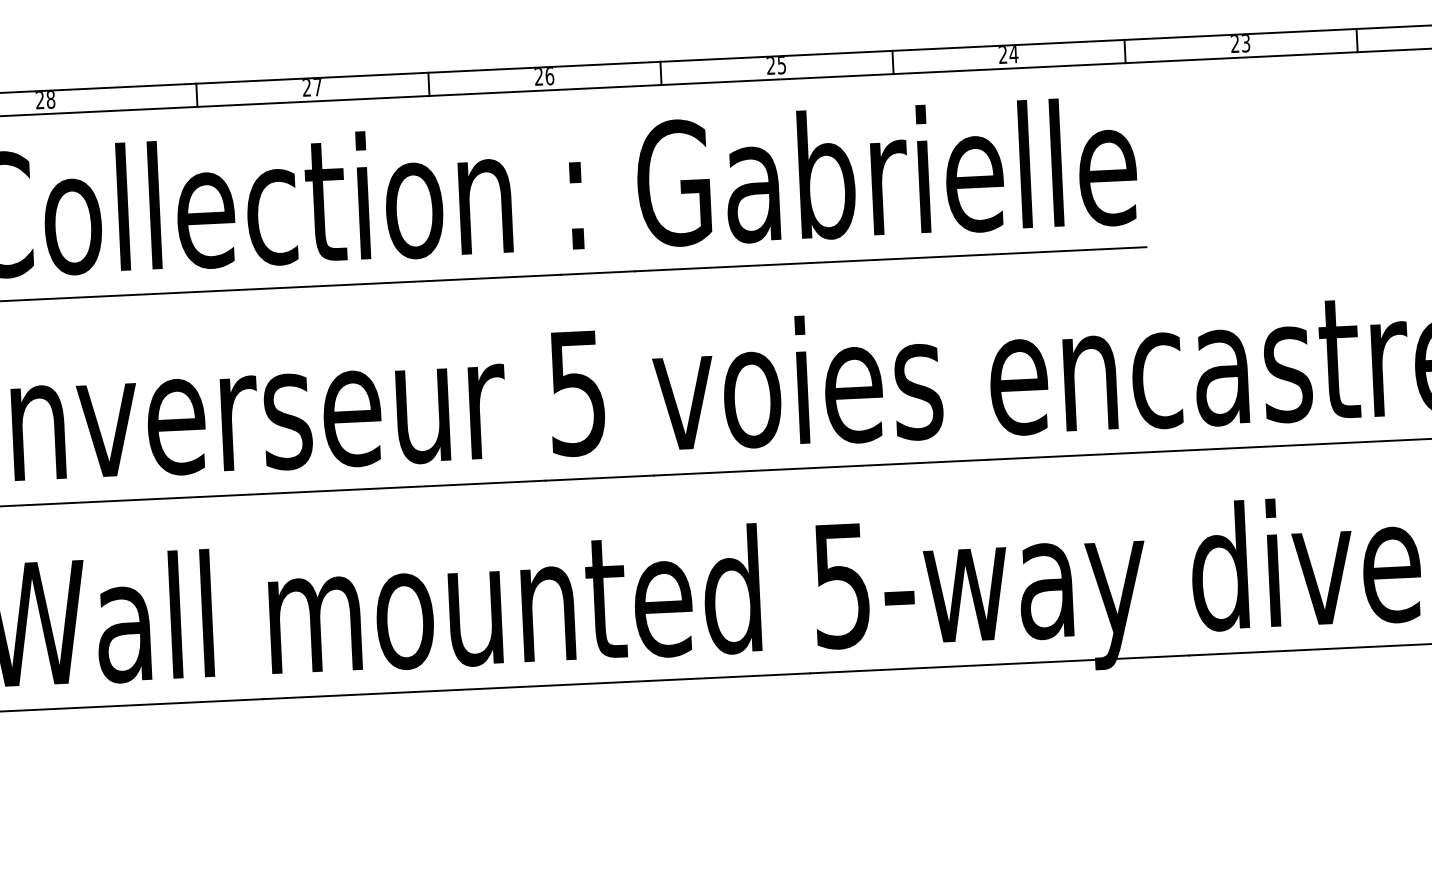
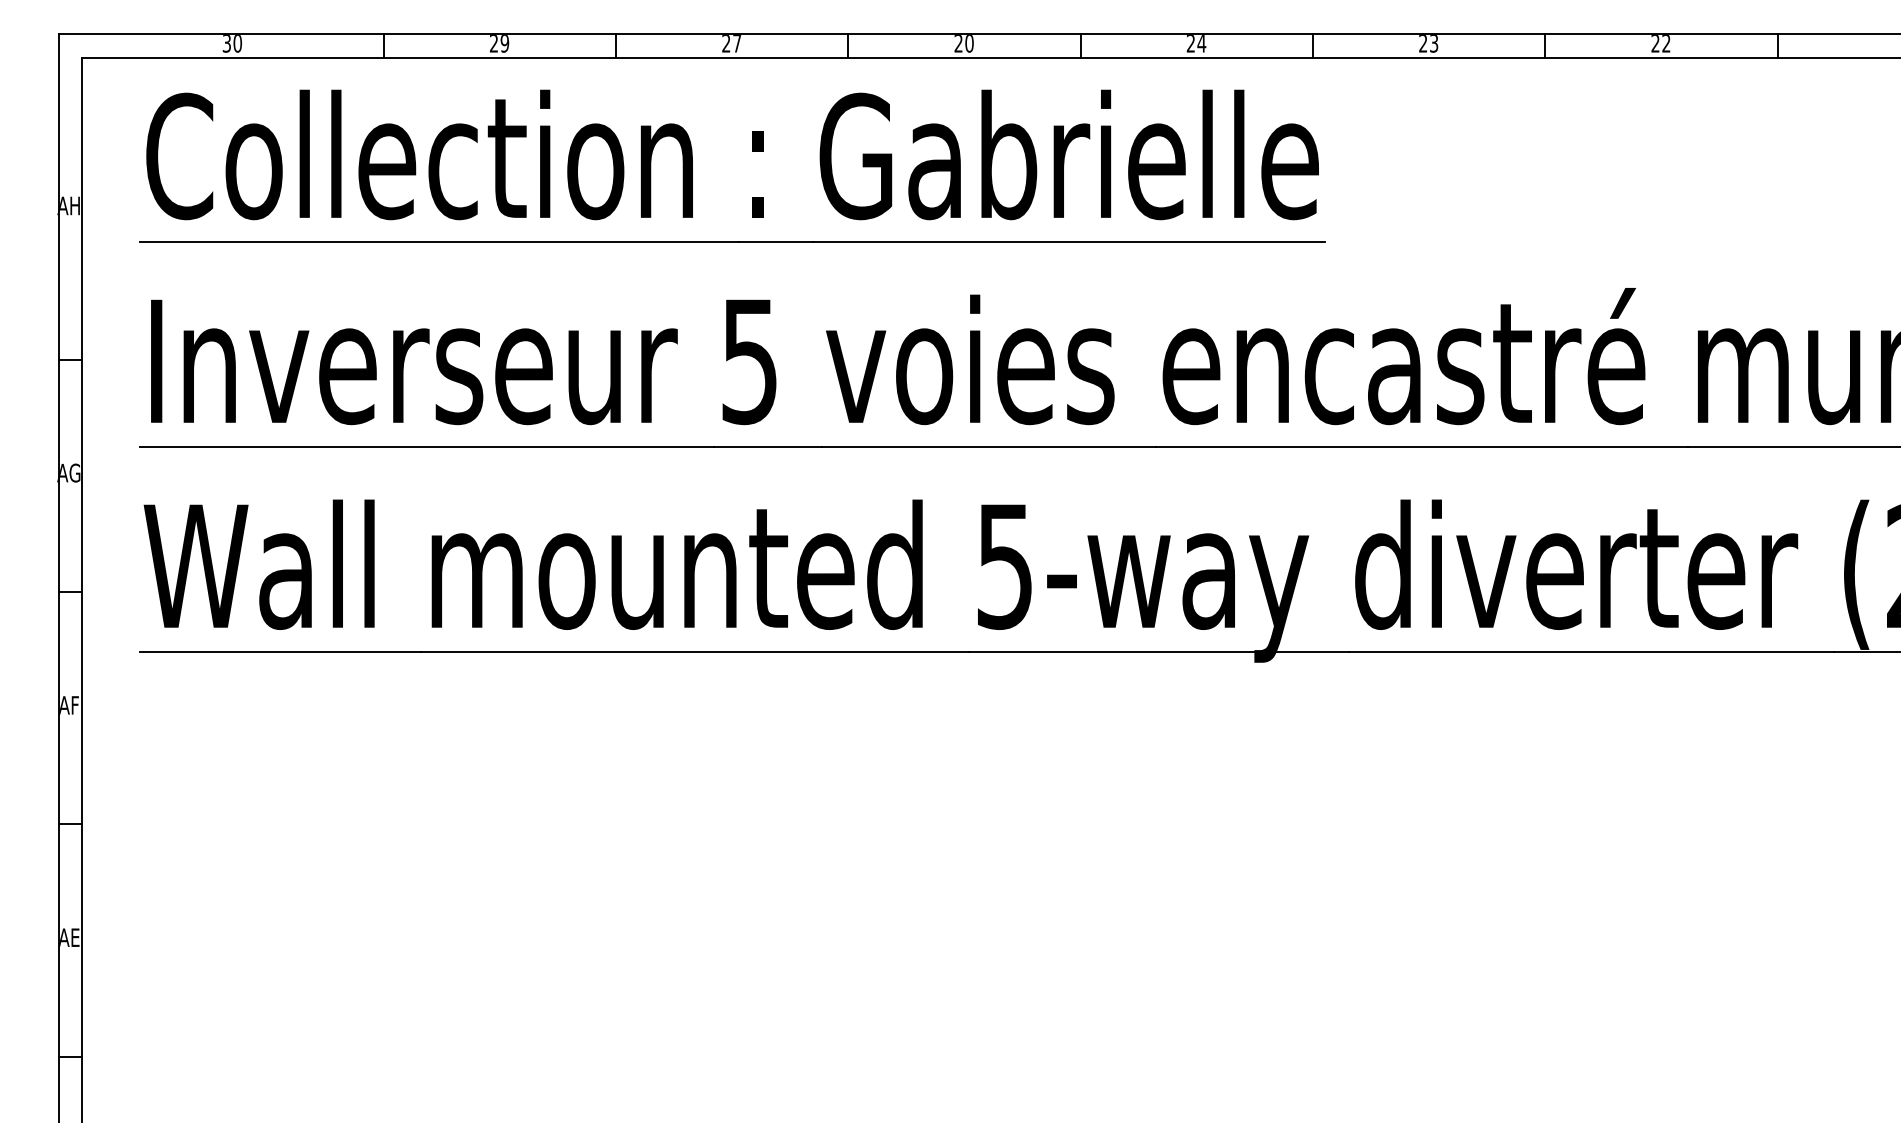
text: (781, 65) -> (969, 43), 25 -> 20
text: (550, 76) -> (737, 43), 26 -> 27
text: (317, 87) -> (504, 43), 27 -> 29
text: (45, 99) -> (232, 43), 28 -> 30

